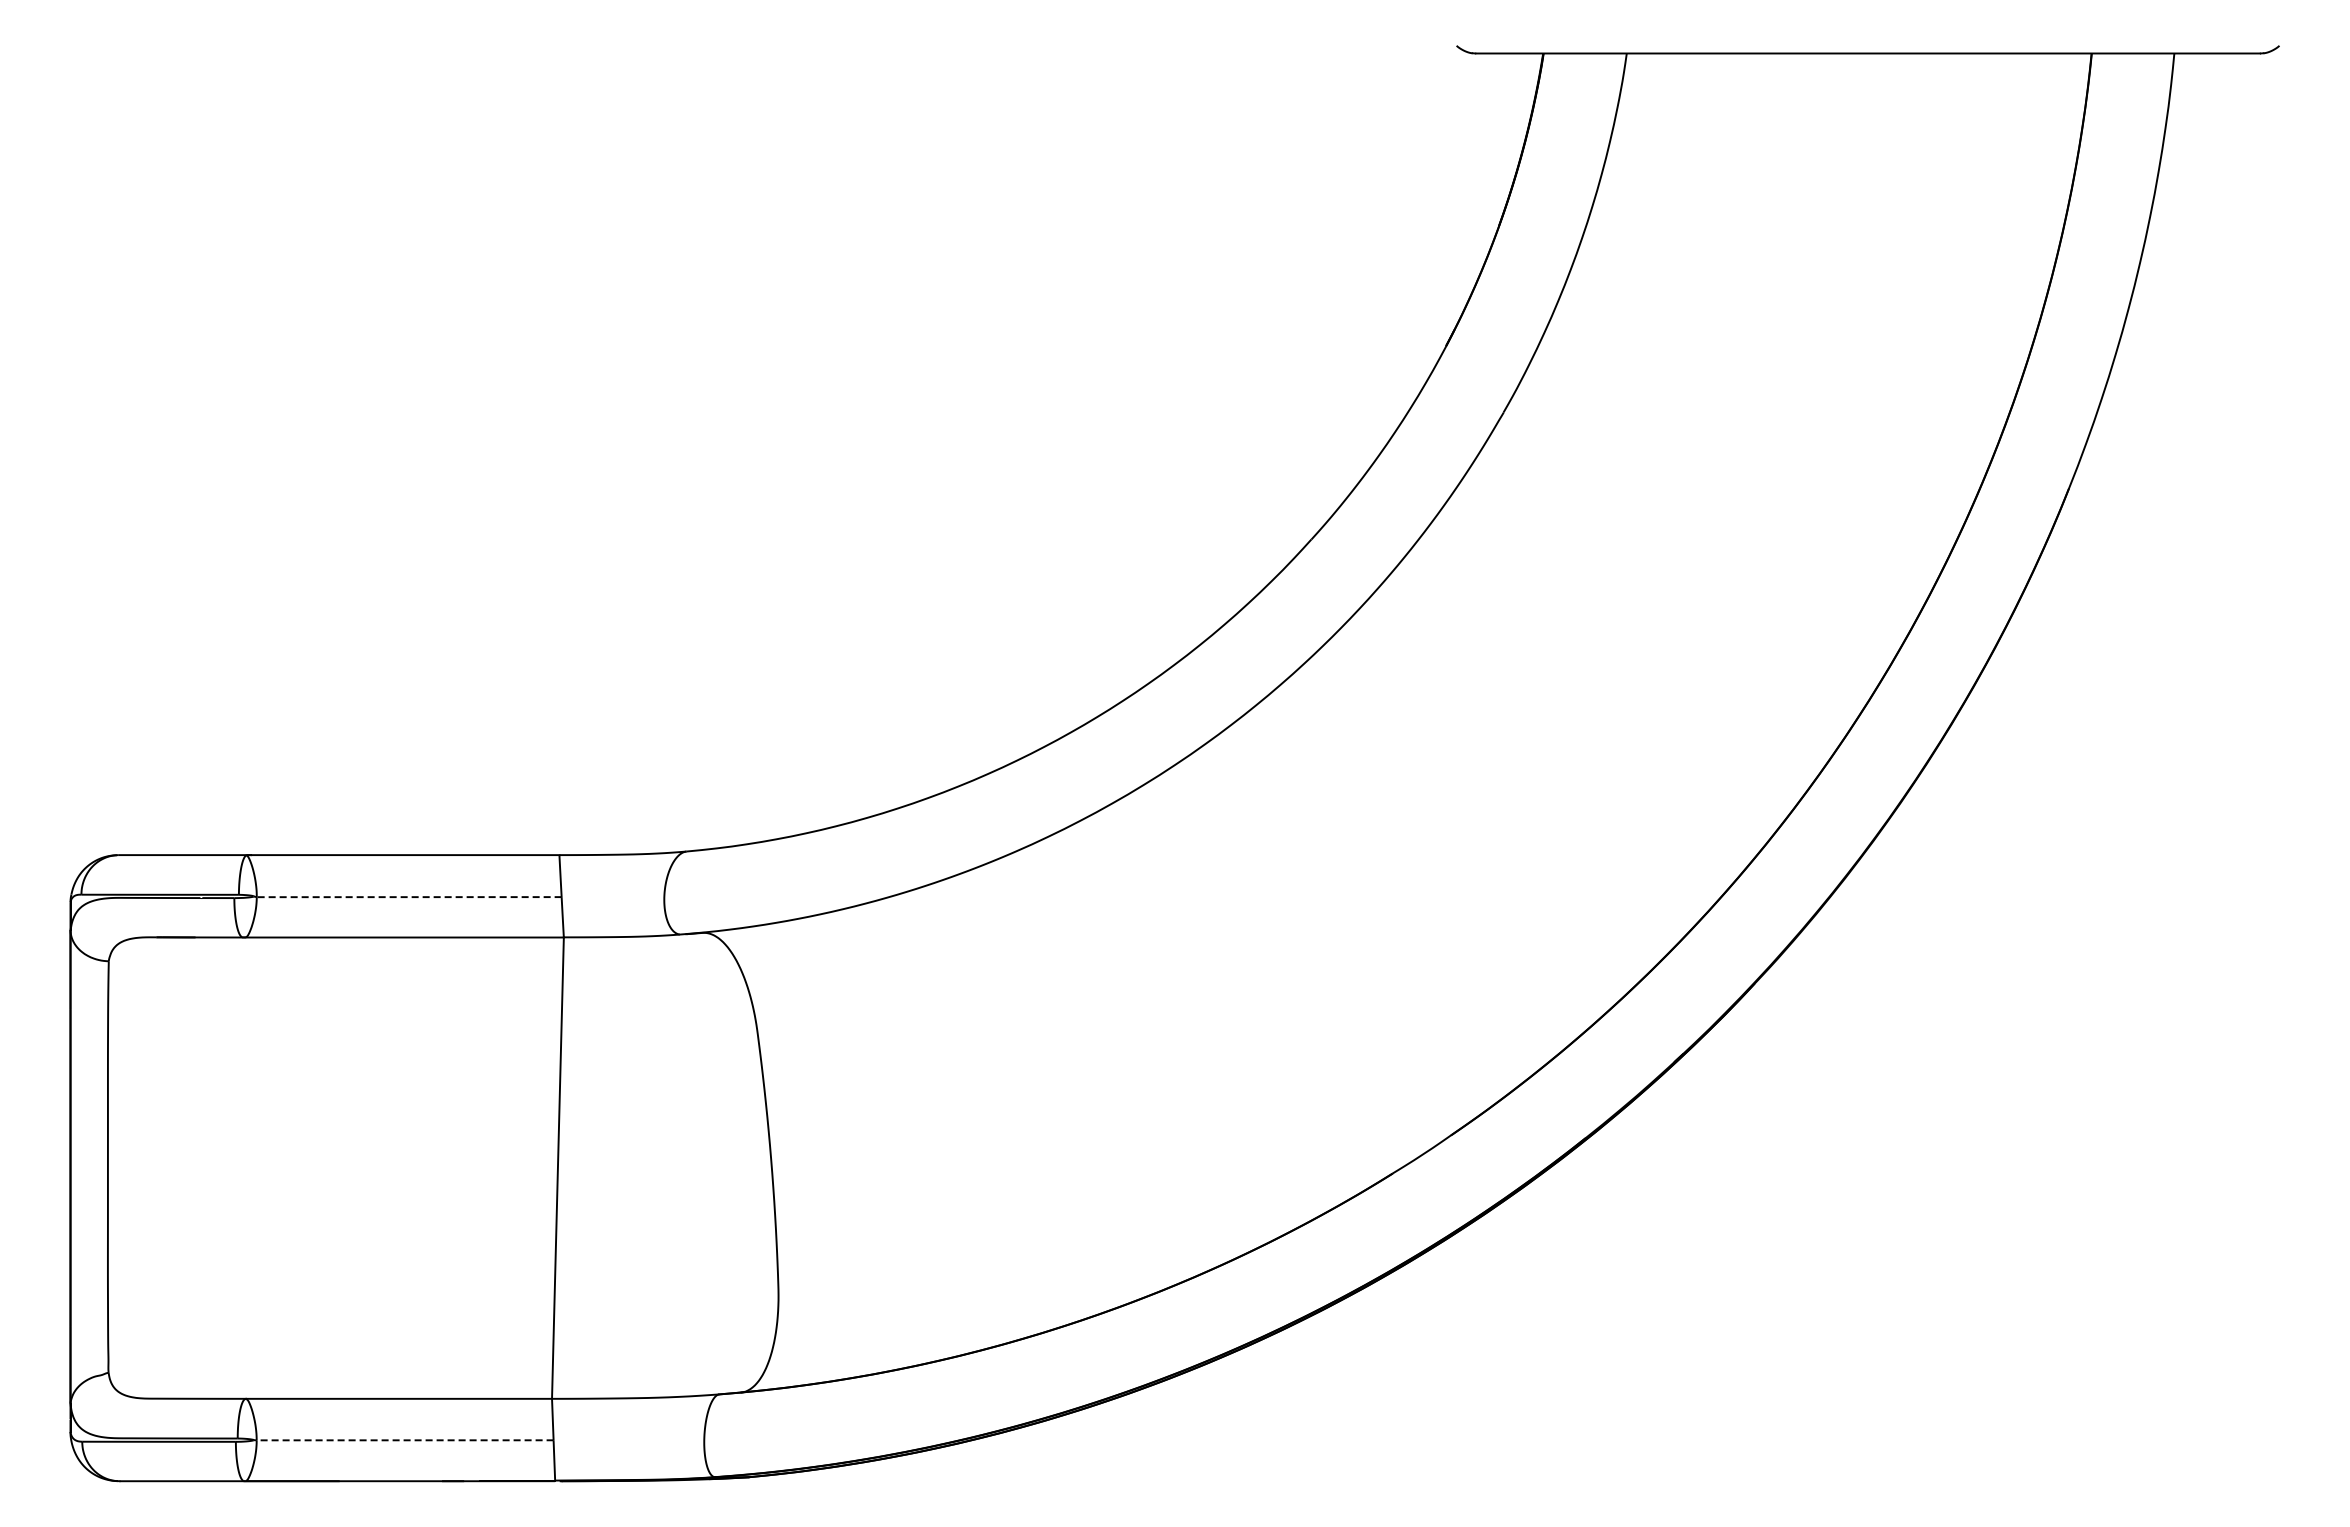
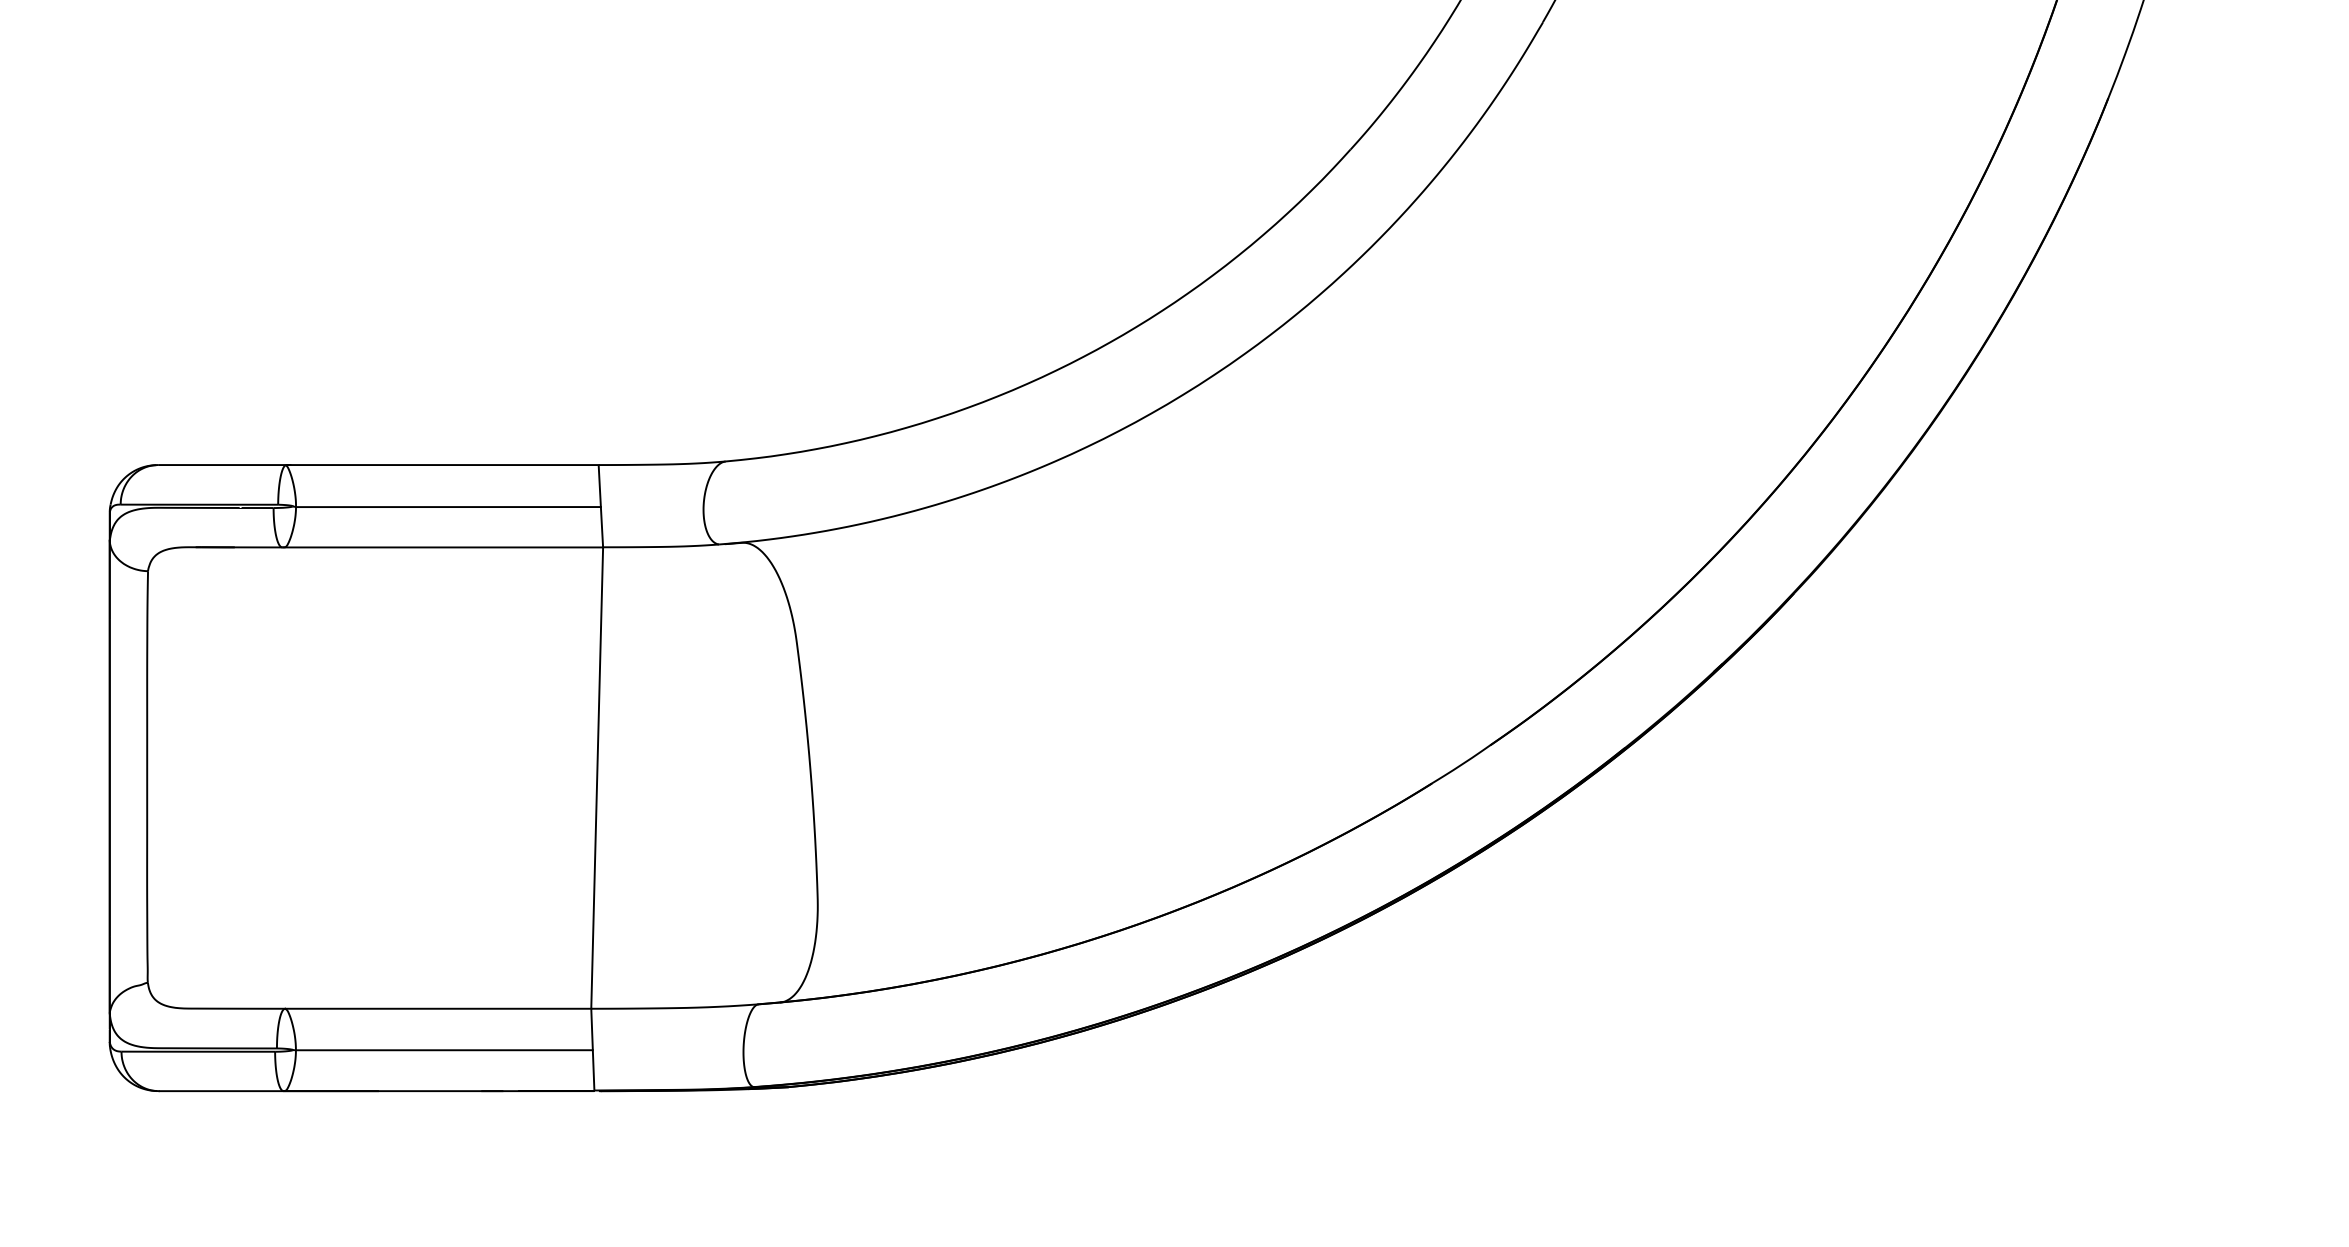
line: (408, 897) -> (447, 507), dashed -> solid
line: (404, 1440) -> (443, 1050), dashed -> solid

